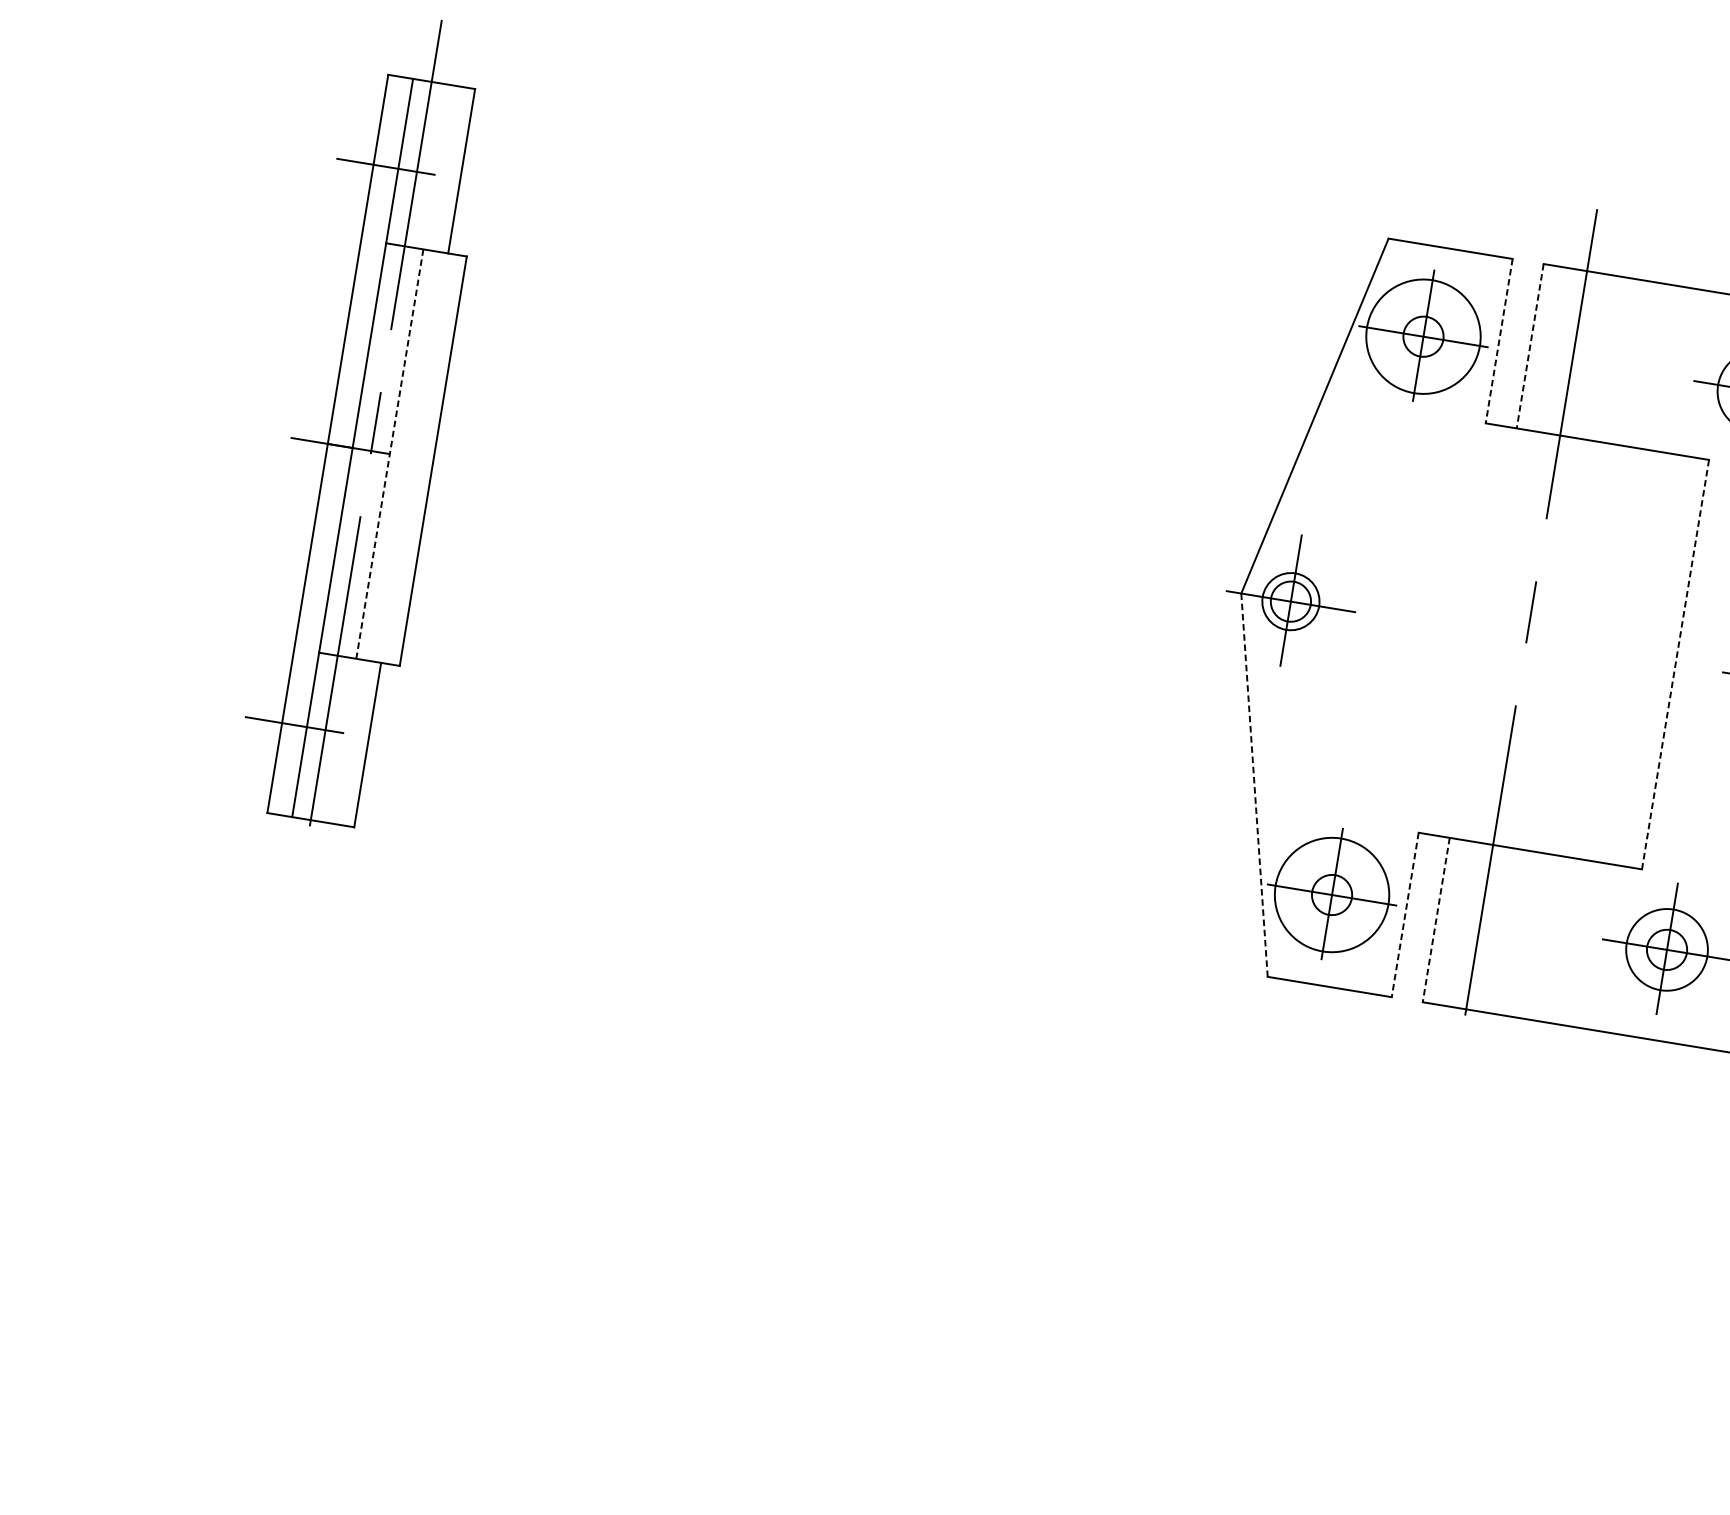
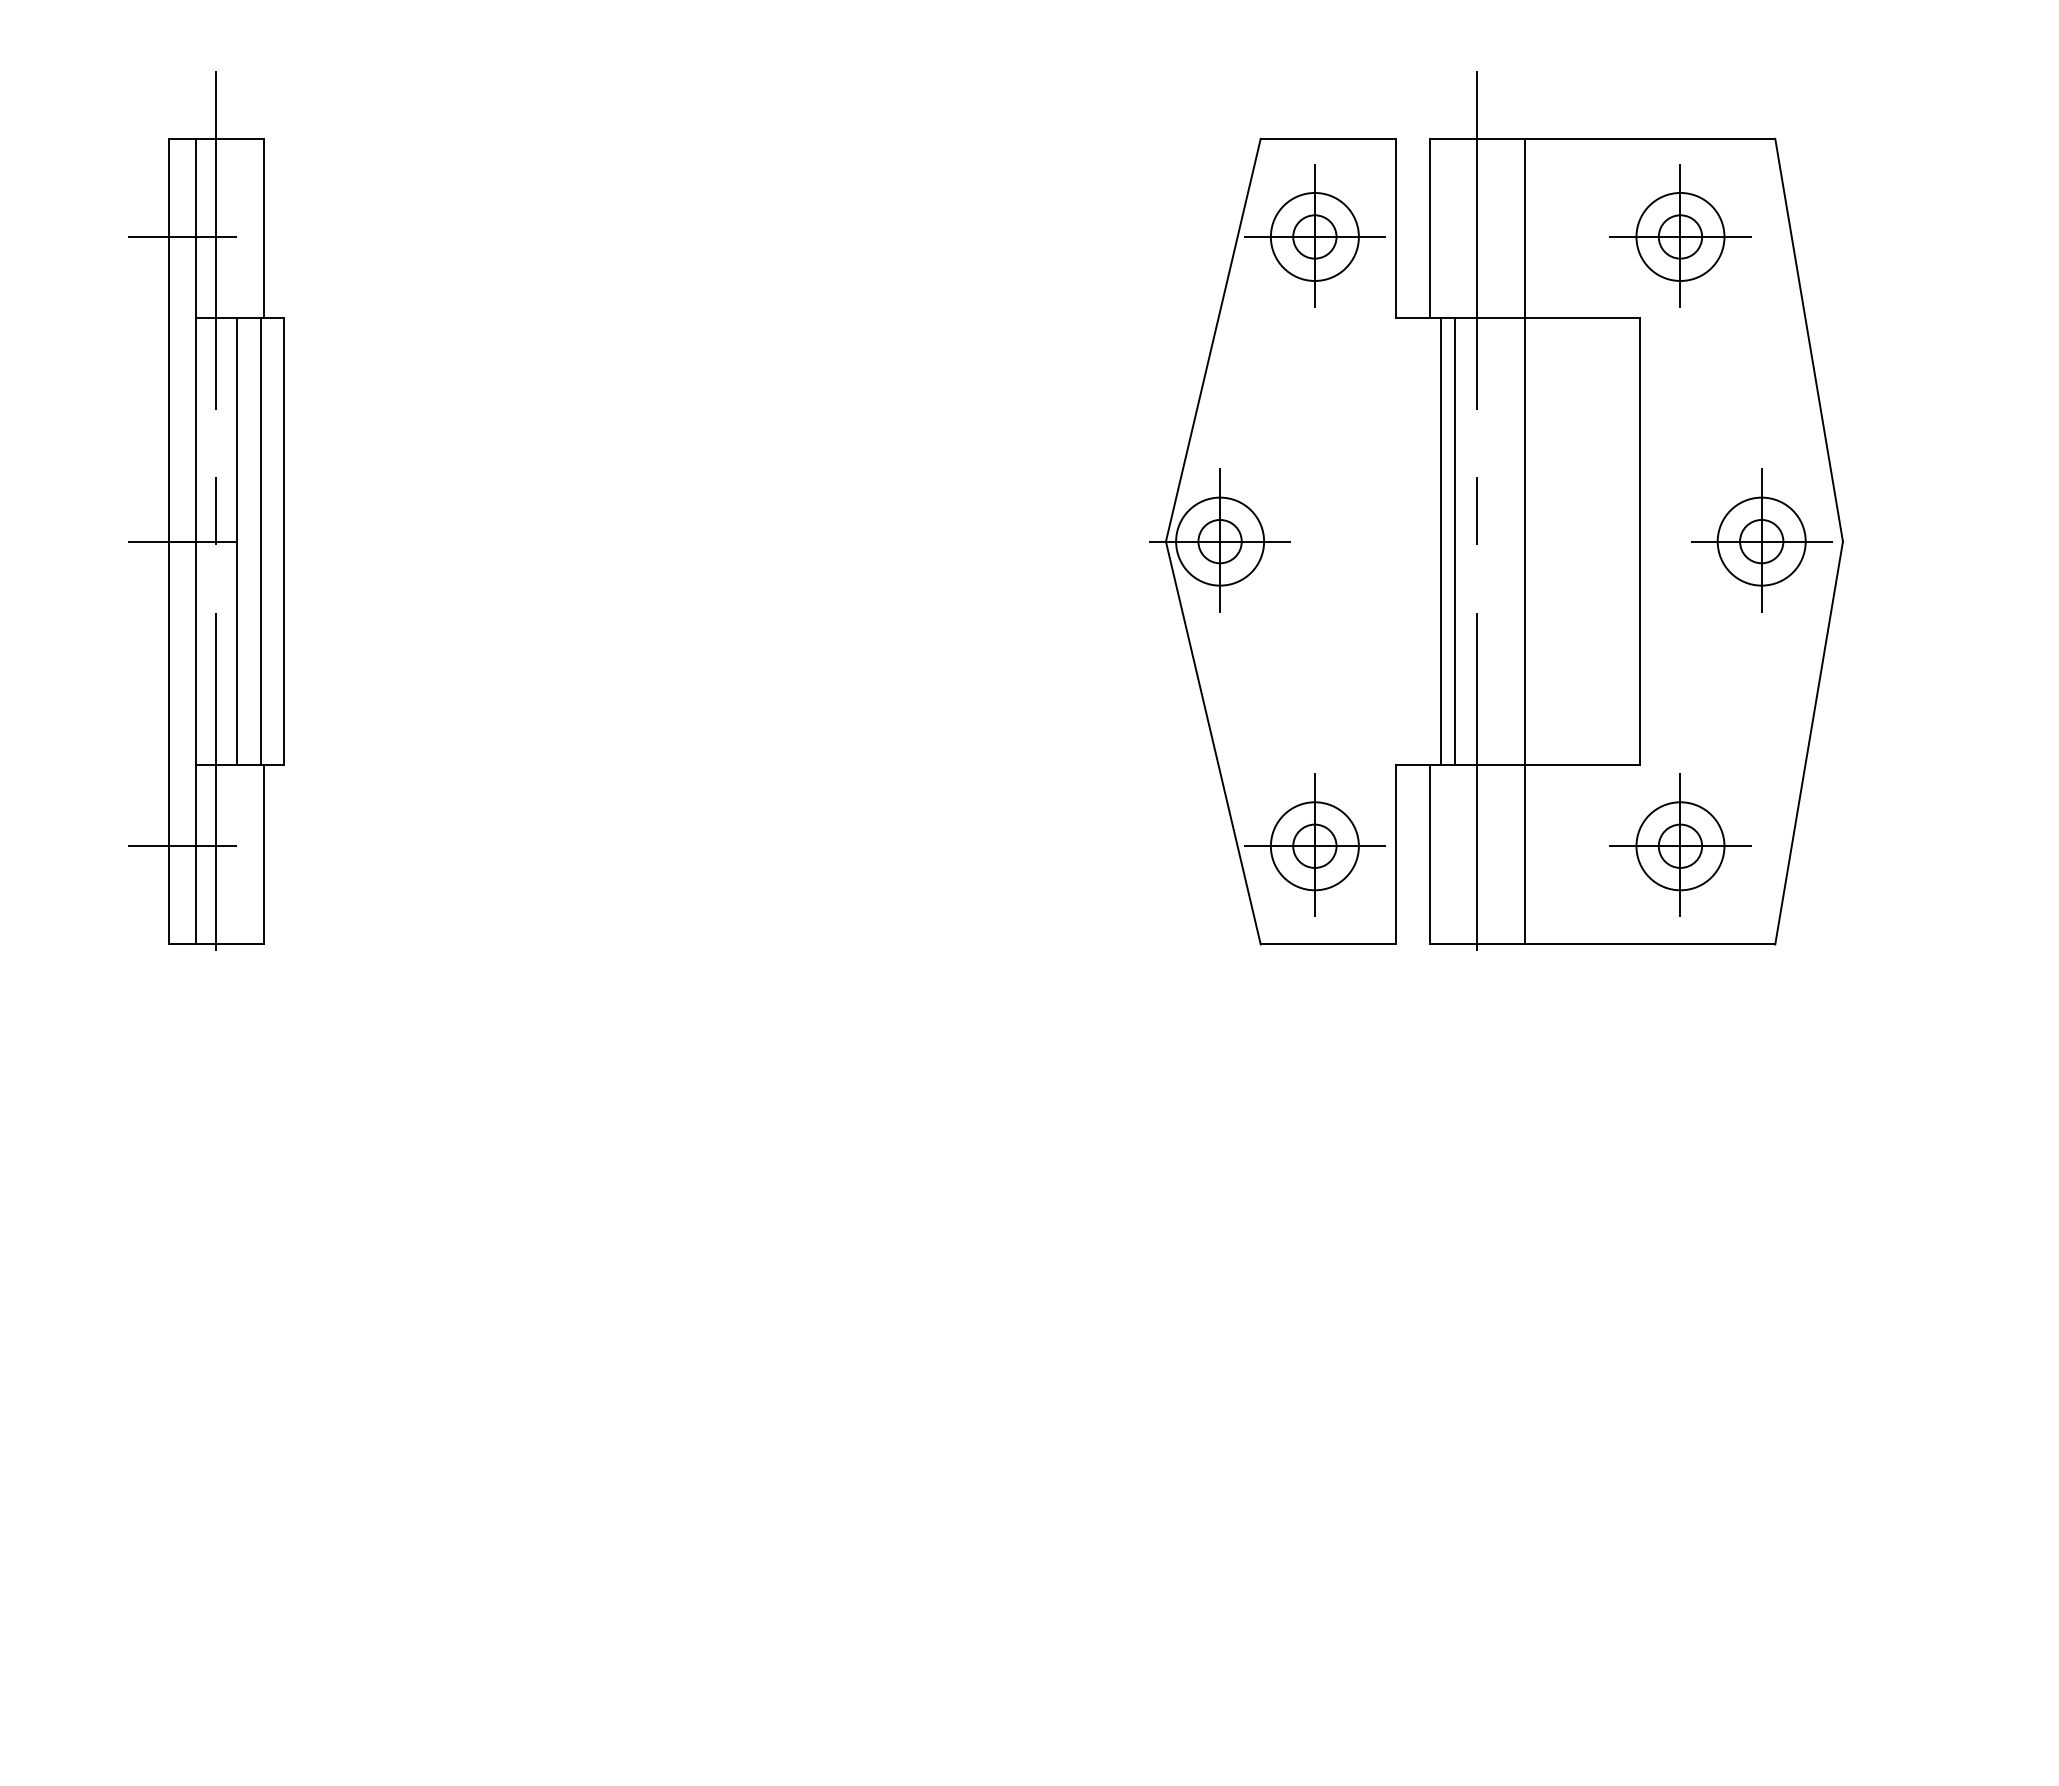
circle: (1423, 336) -> (1314, 236), size x0.71
line: (1499, 341) -> (1396, 228), dashed -> solid
line: (1529, 346) -> (1429, 228), dashed -> solid
line: (389, 454) -> (236, 542), dashed -> solid
line: (411, 457) -> (260, 541), added
circle: (1291, 601) -> (1220, 541), size x1.43
line: (1493, 634) -> (1441, 541), added
line: (1505, 636) -> (1454, 541), added
line: (1569, 647) -> (1524, 541), added
line: (1675, 665) -> (1639, 542), dashed -> solid
line: (1254, 785) -> (1213, 743), dashed -> solid
circle: (1331, 895) -> (1314, 846), size x0.71
line: (1405, 914) -> (1396, 854), dashed -> solid
line: (1435, 919) -> (1429, 854), dashed -> solid

